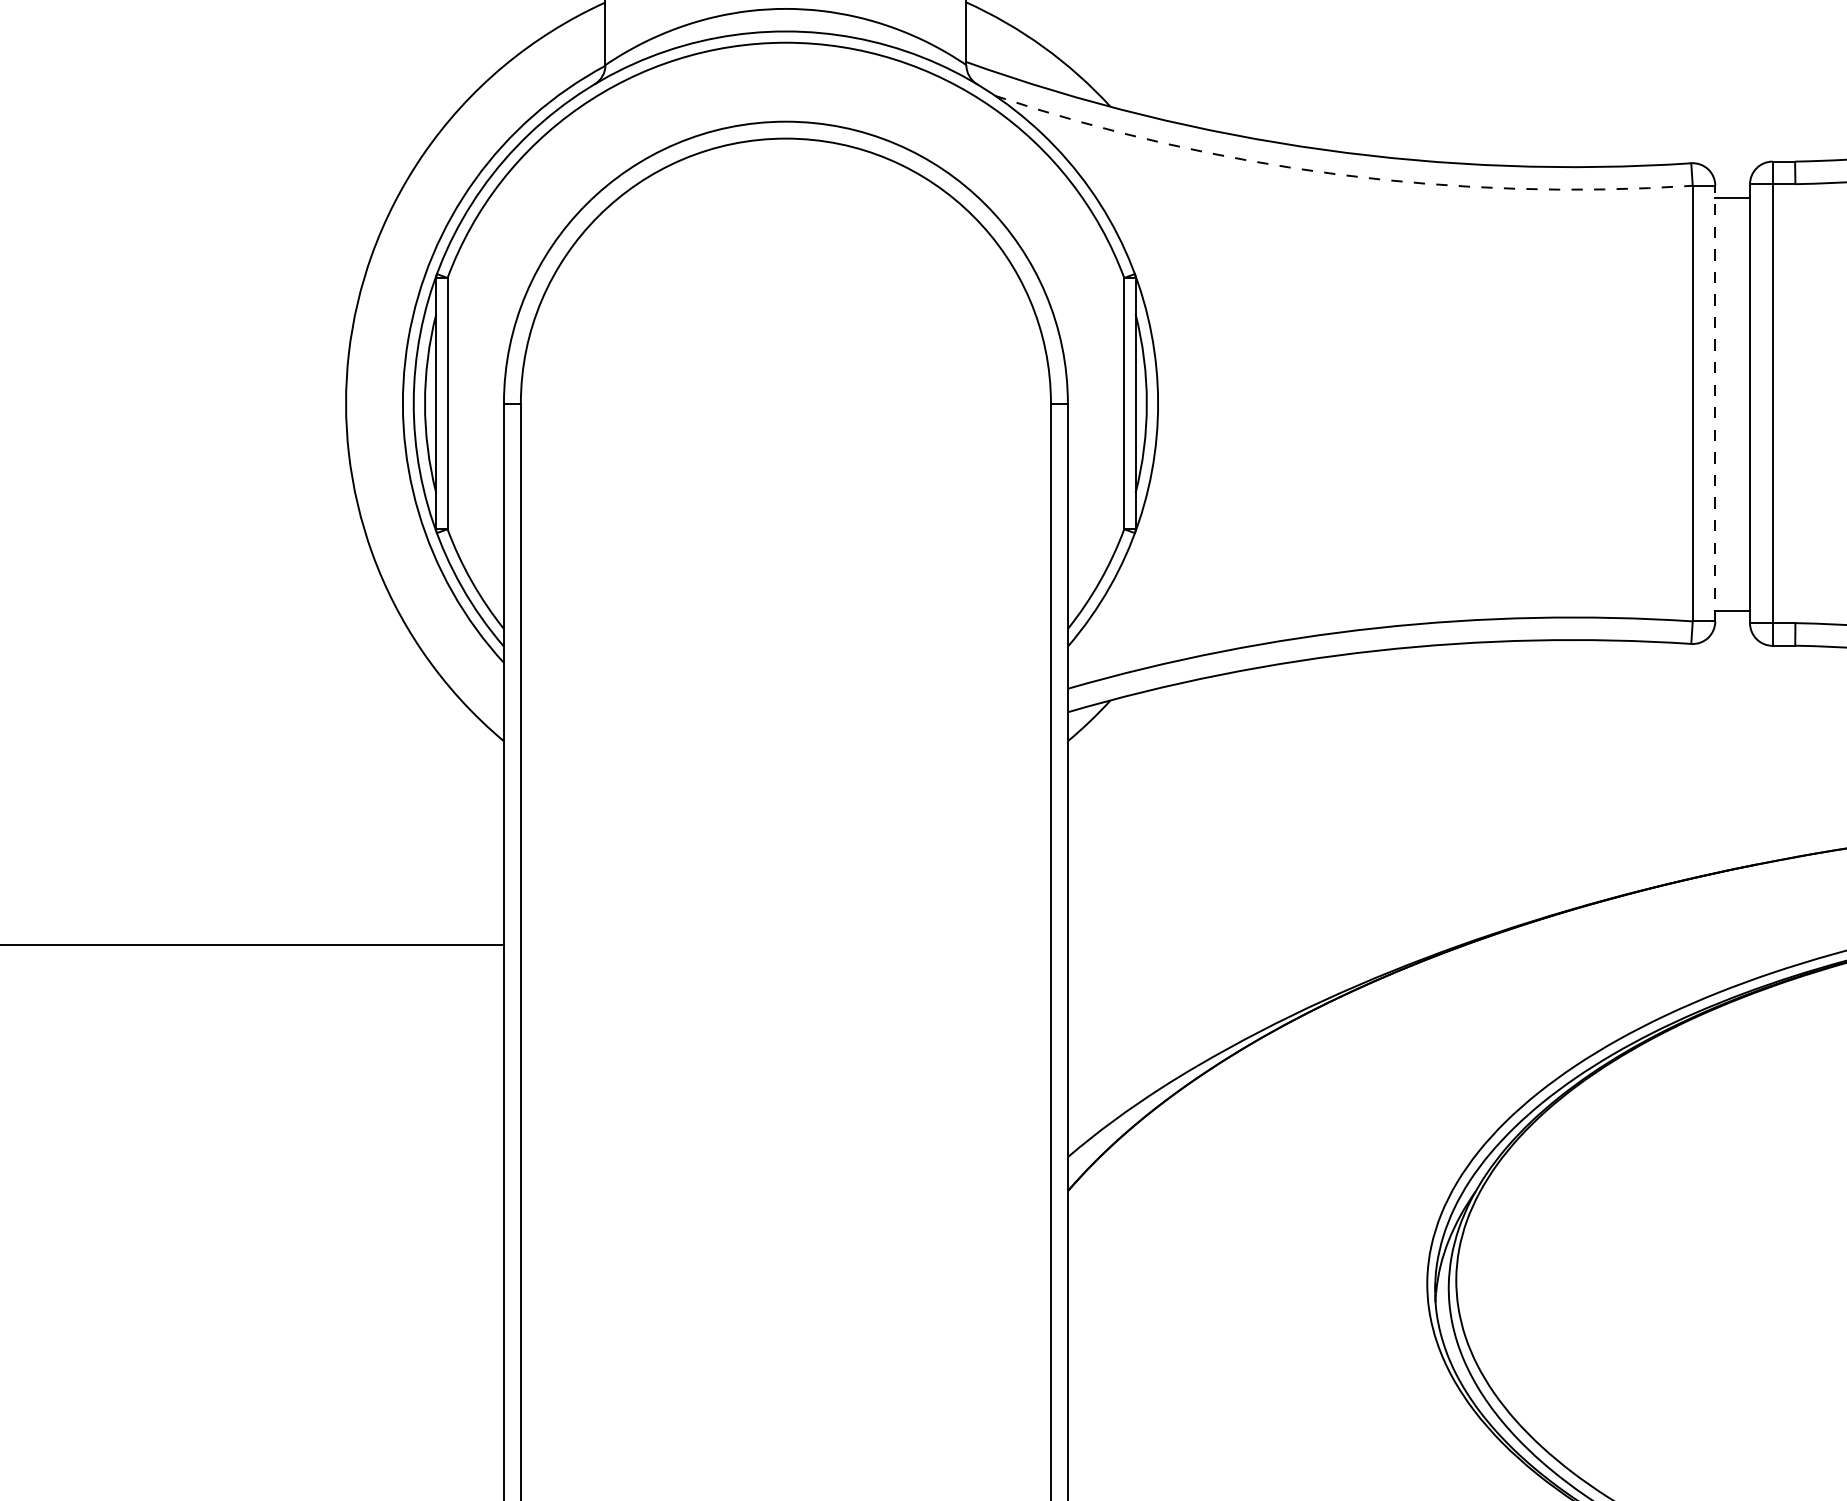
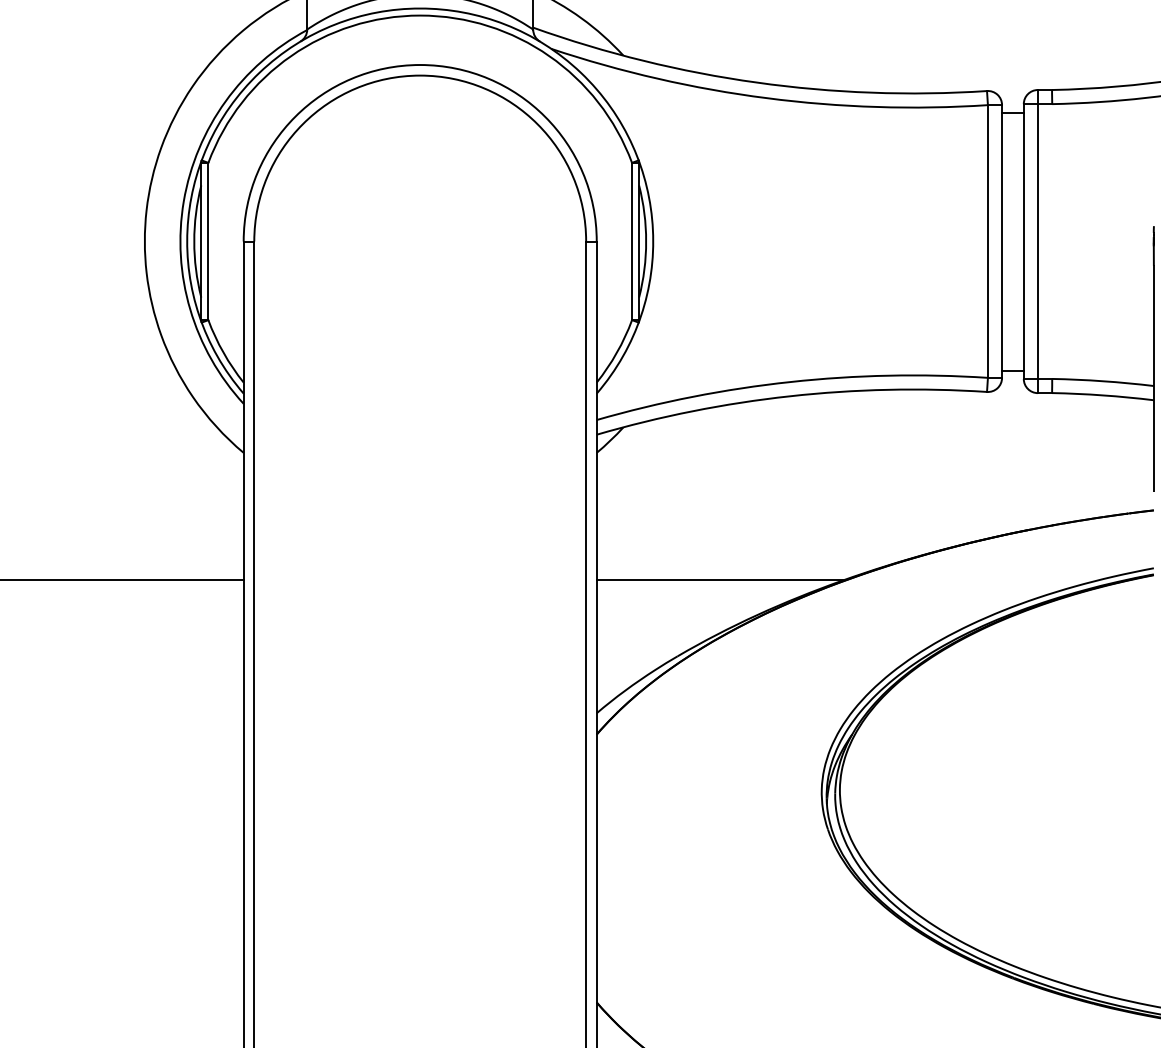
arc: (1339, 175) -> (766, 98), dashed -> solid
line: (1716, 403) -> (1002, 241), dashed -> solid
line: (1263, 945) -> (719, 580), added

